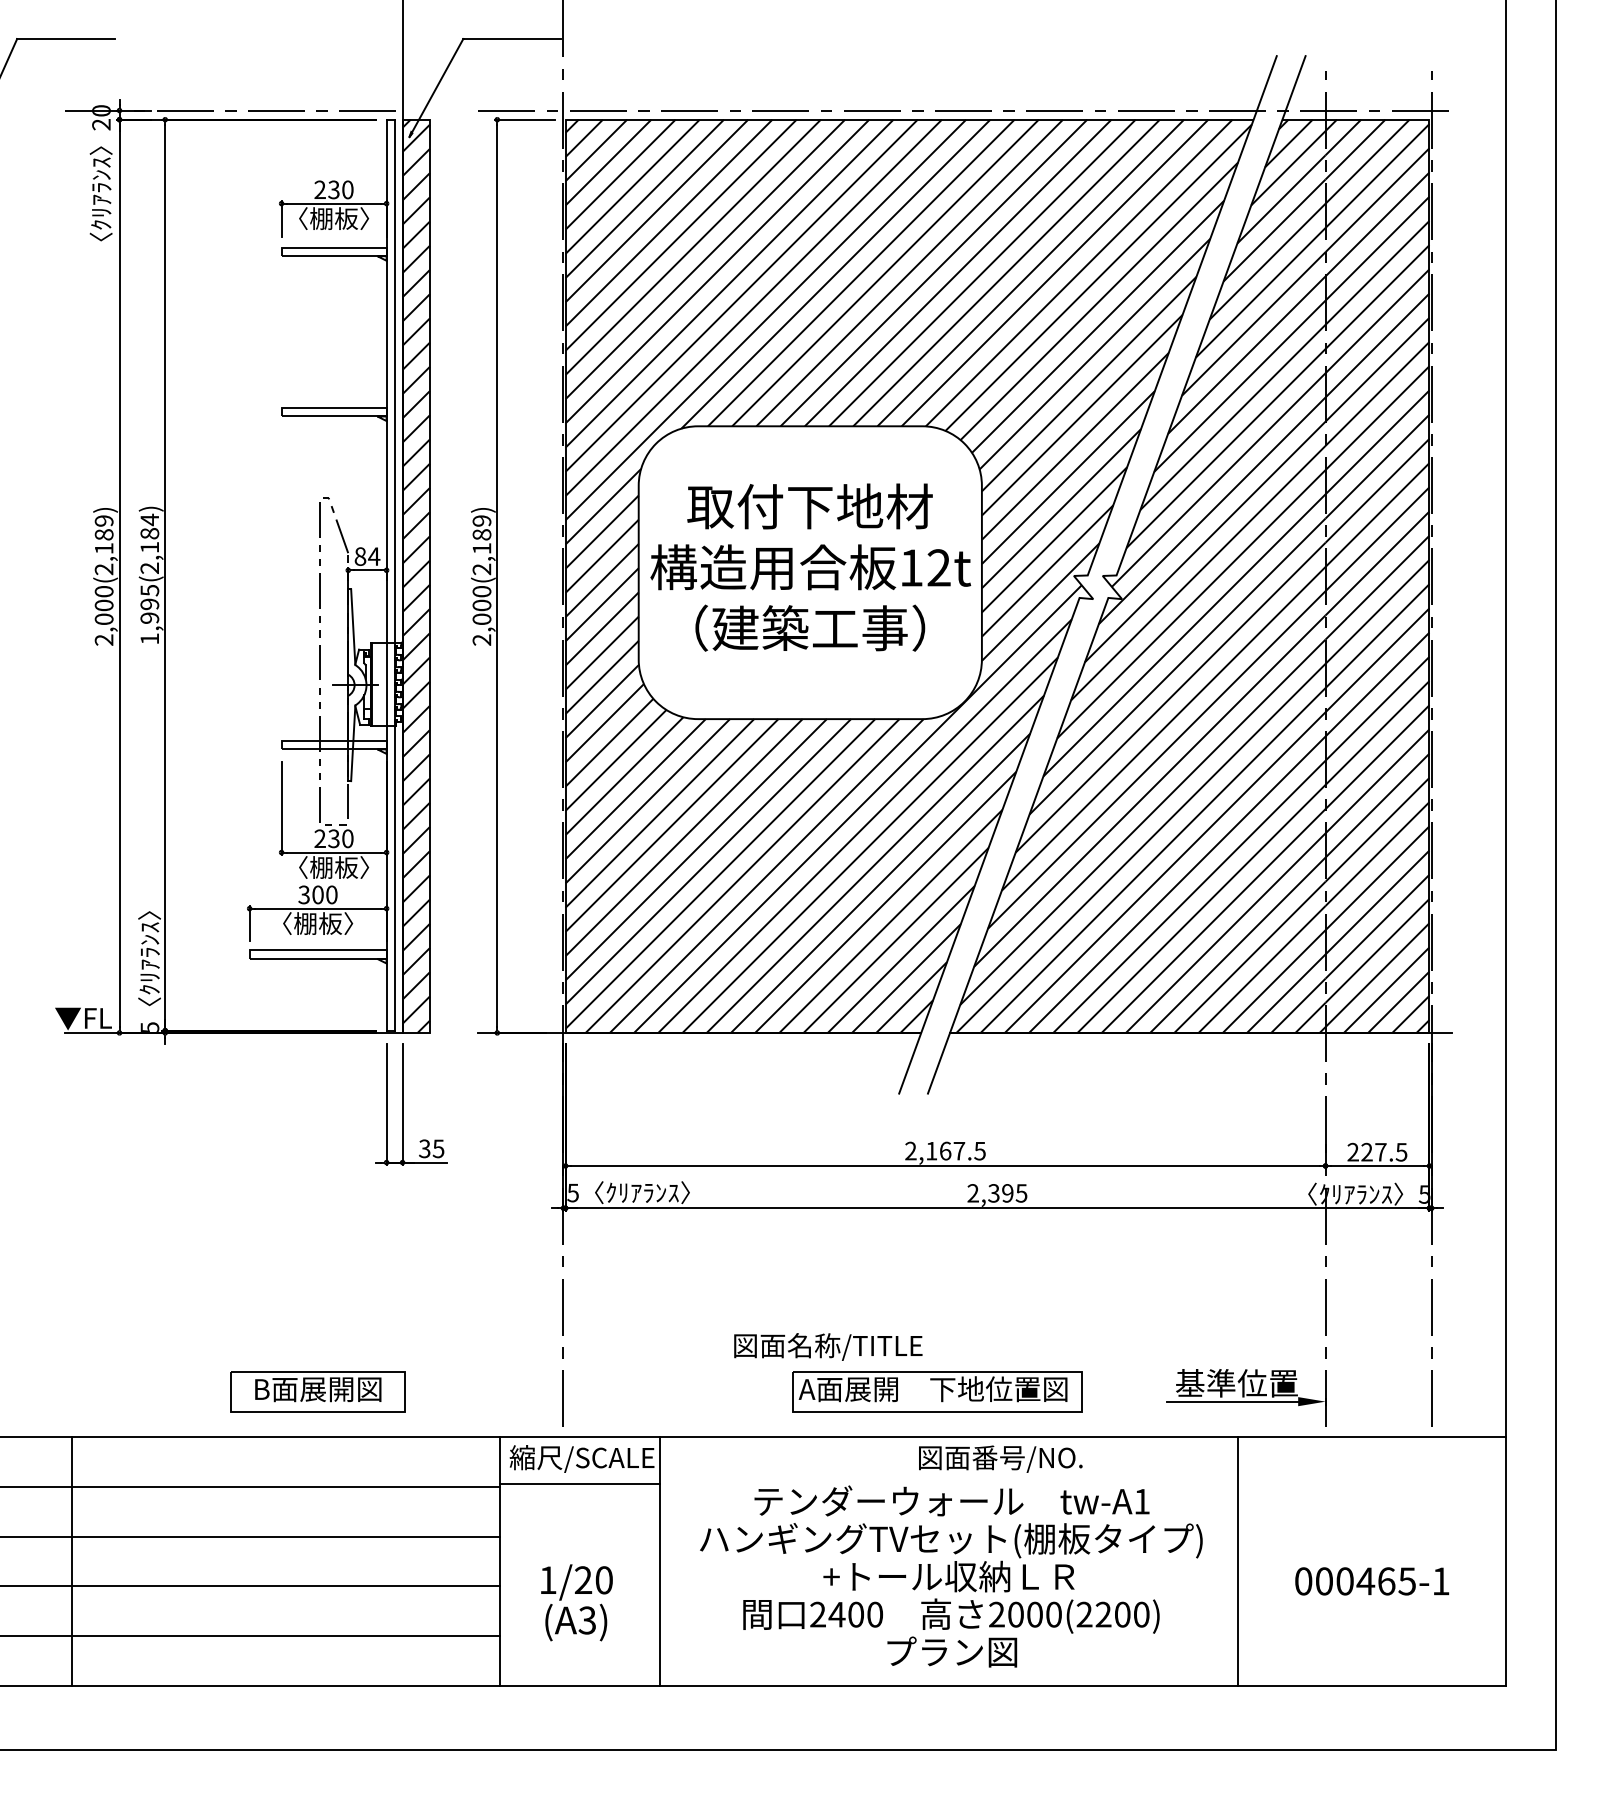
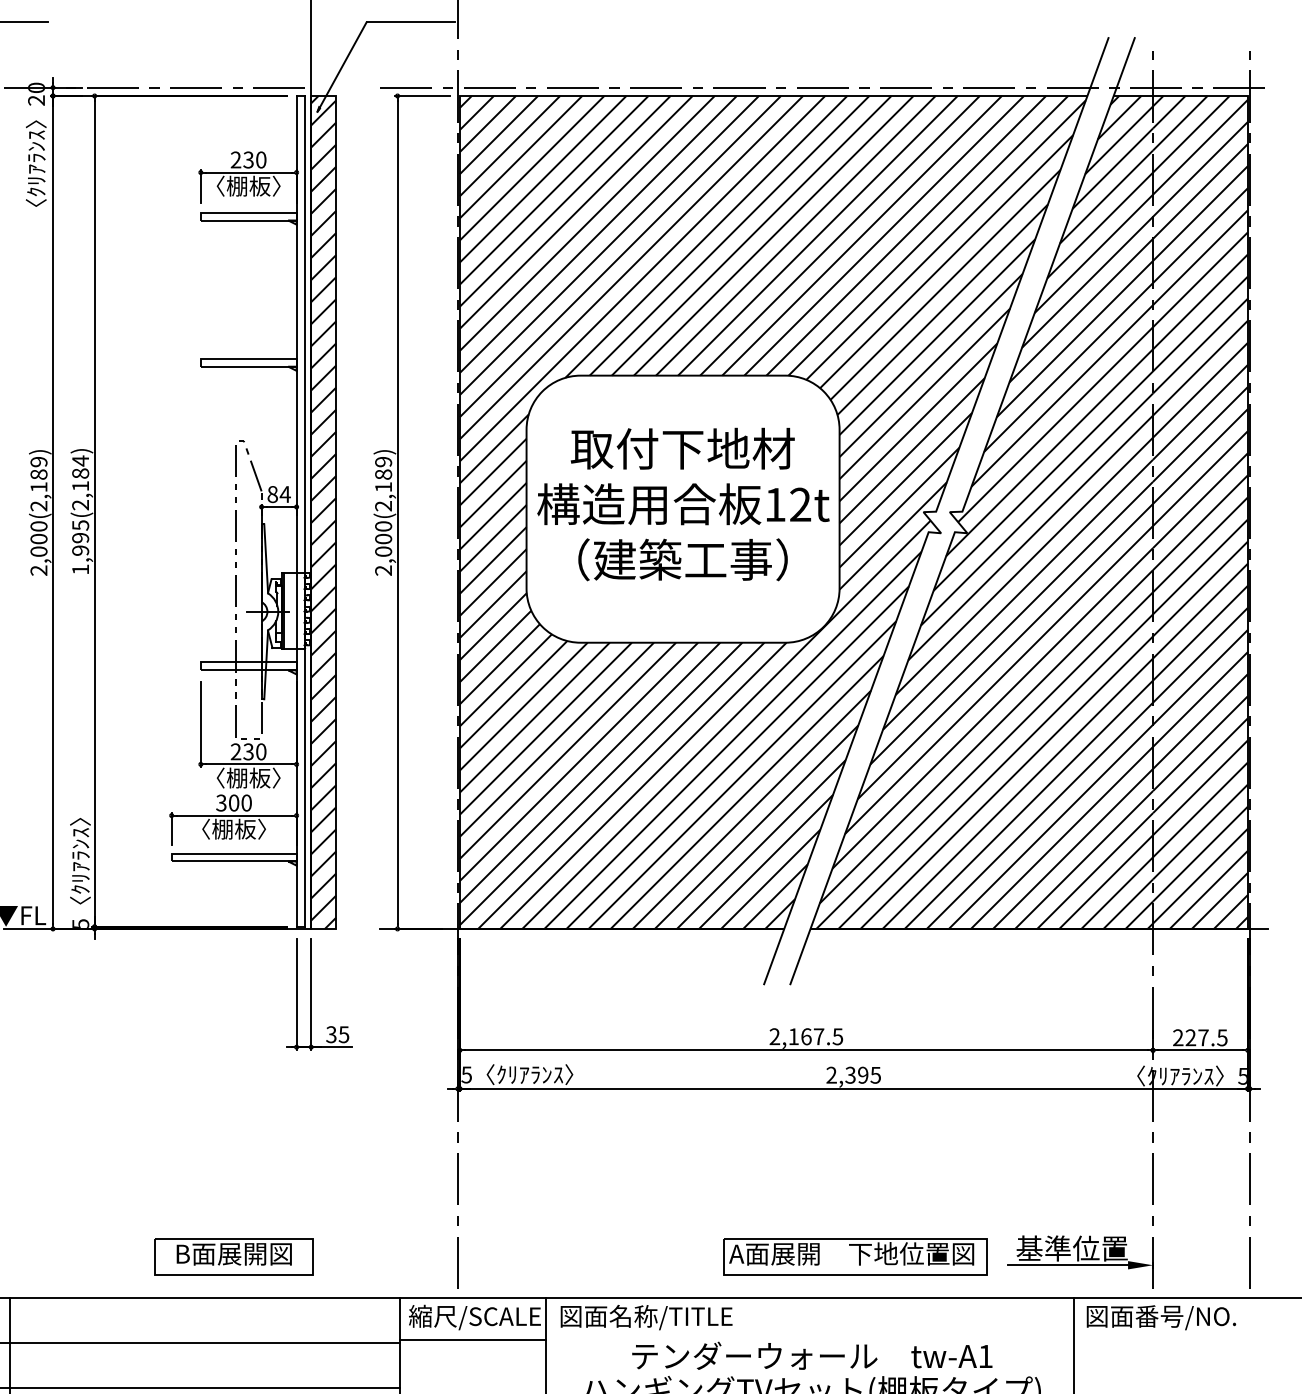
text: (828, 1346) -> (646, 1317), moved
part: (937, 1391) -> (855, 1255), moved
text: (1000, 1458) -> (1161, 1317), moved

